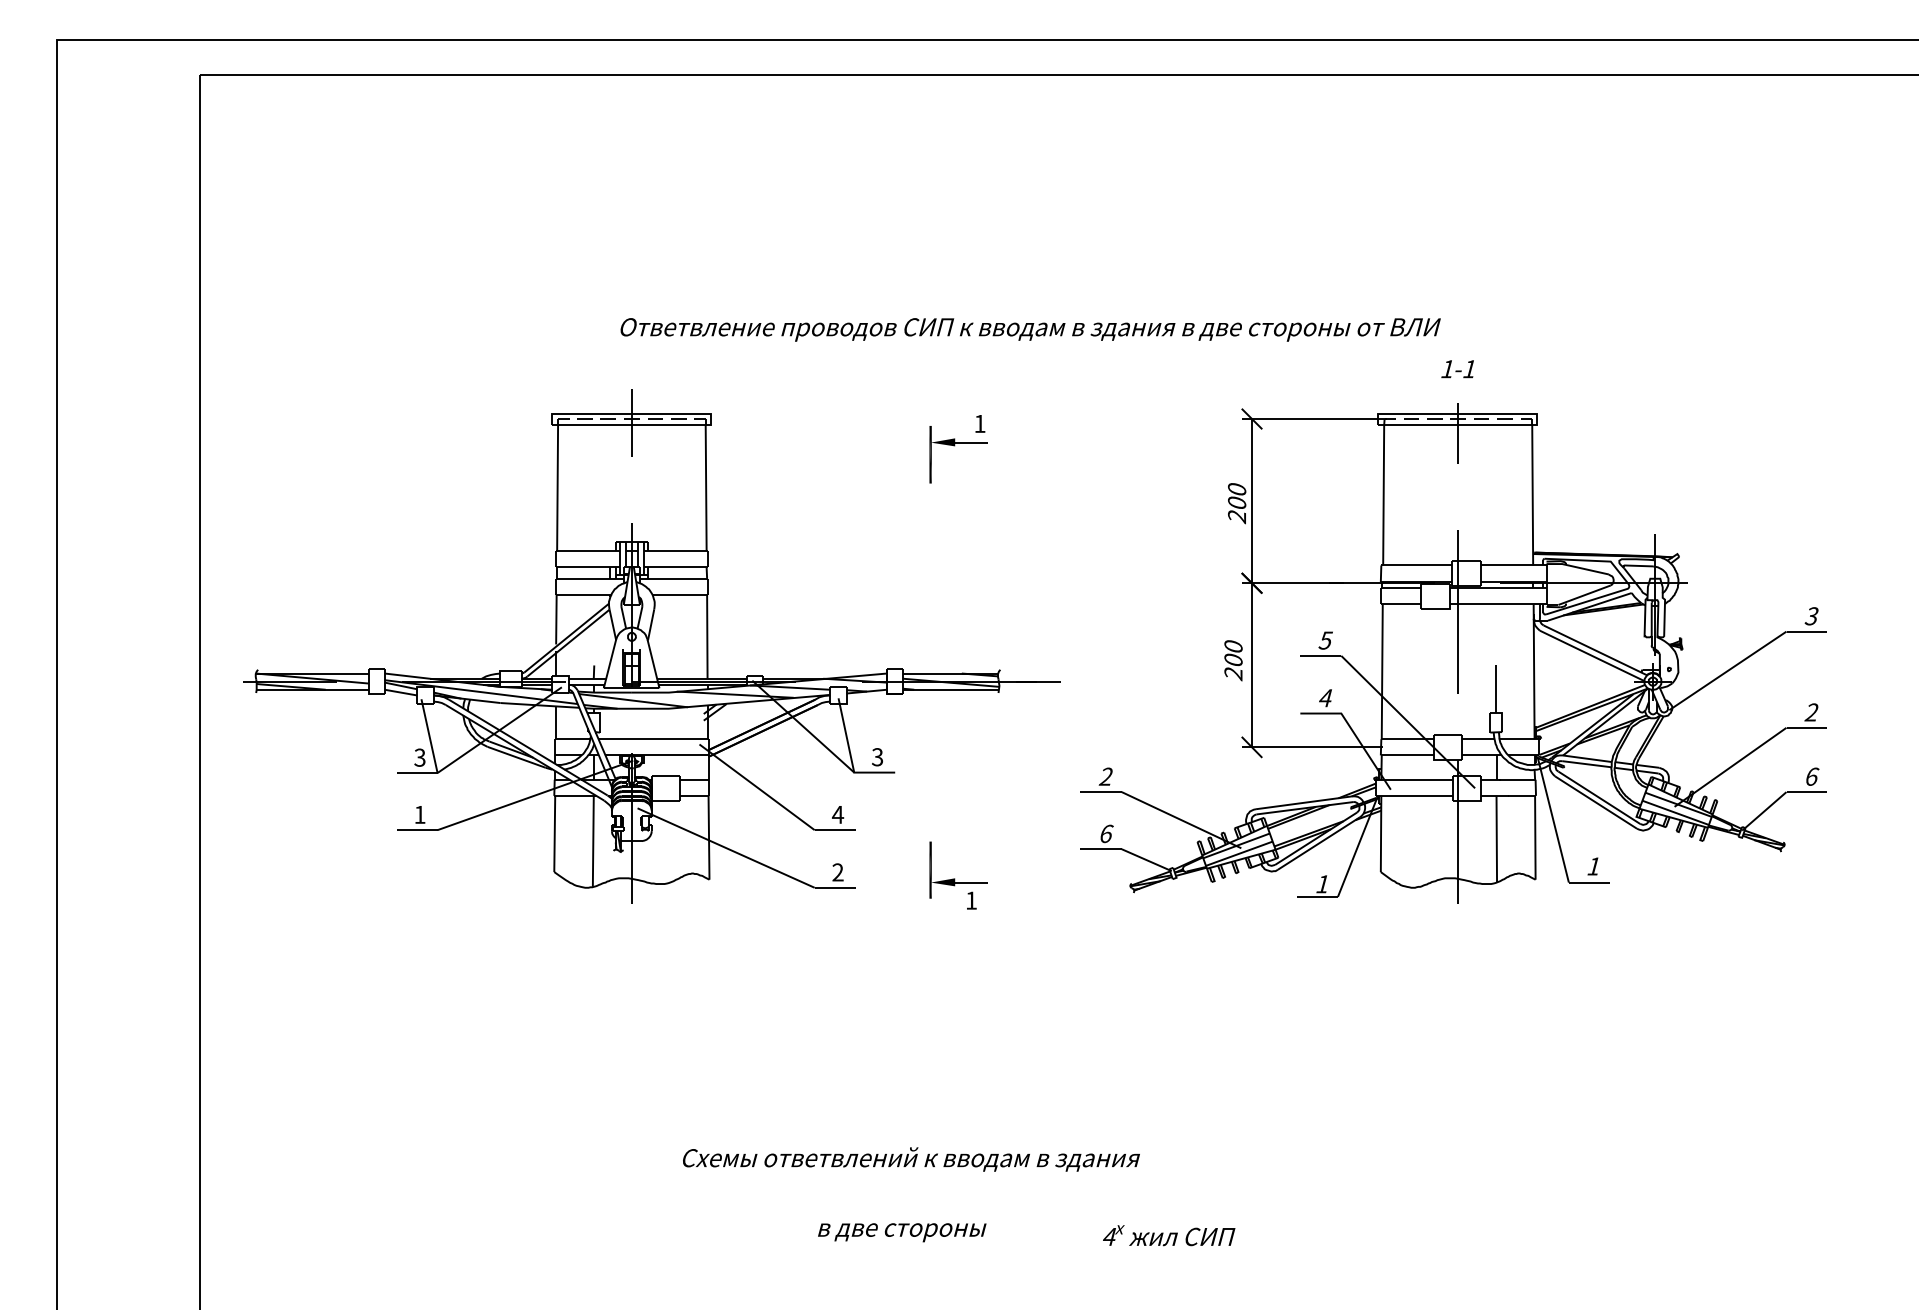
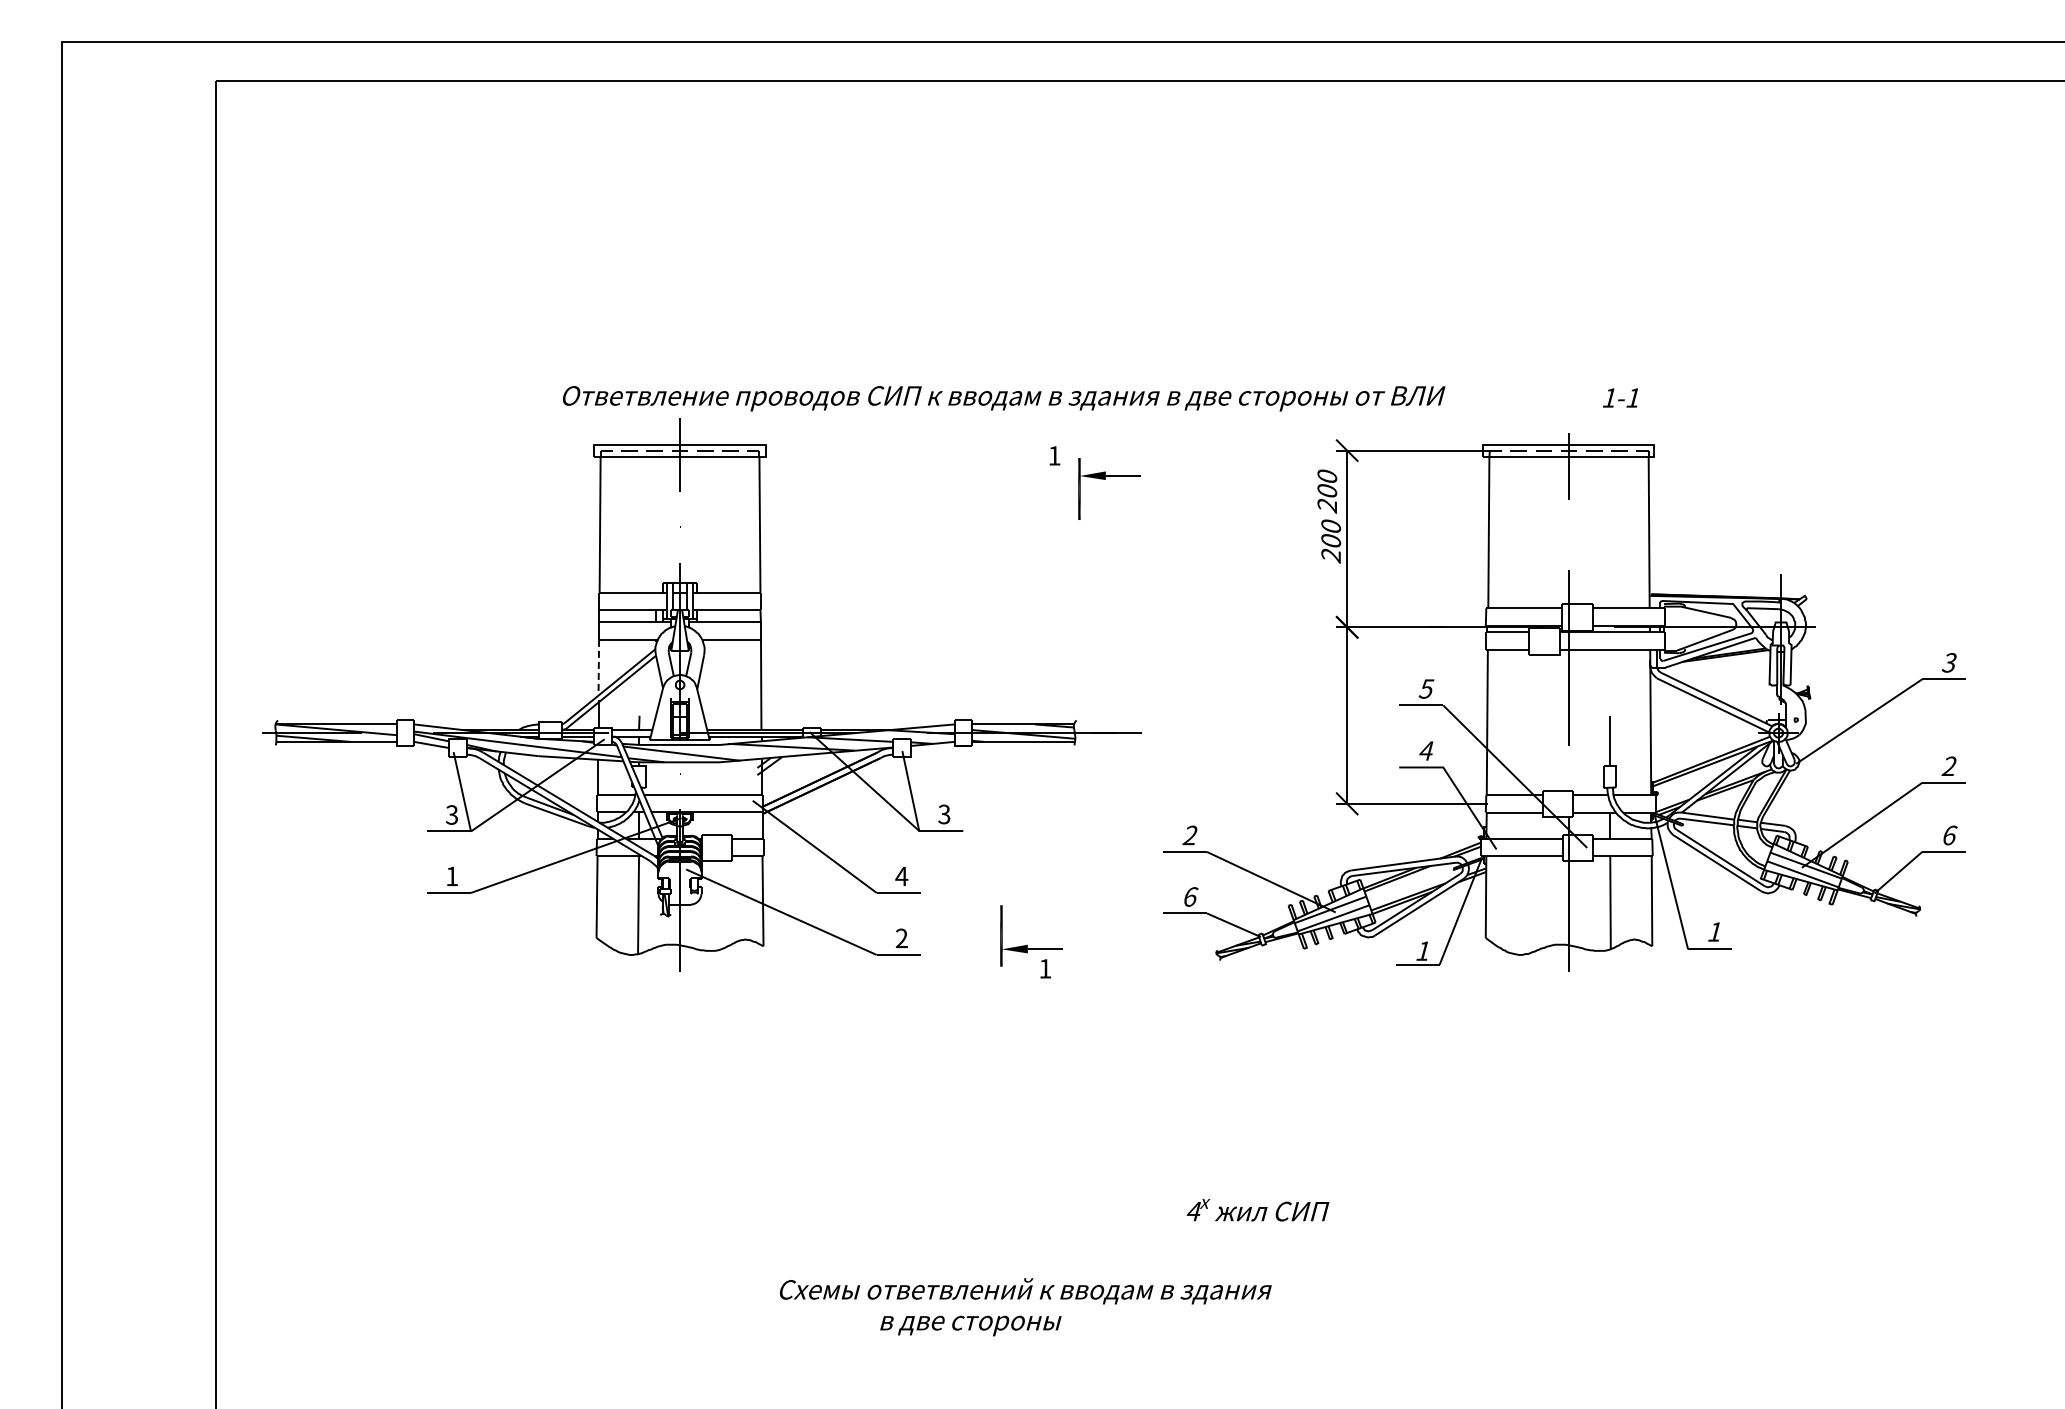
text: (1031, 329) -> (1004, 398), moved
text: (1456, 368) -> (1619, 397), moved
part: (954, 445) -> (1105, 479), moved
line: (556, 619) -> (598, 666), solid -> dashed
text: (1233, 660) -> (1327, 491), moved
text: (911, 1159) -> (1025, 1291), moved
text: (1168, 1235) -> (1257, 1210), moved

